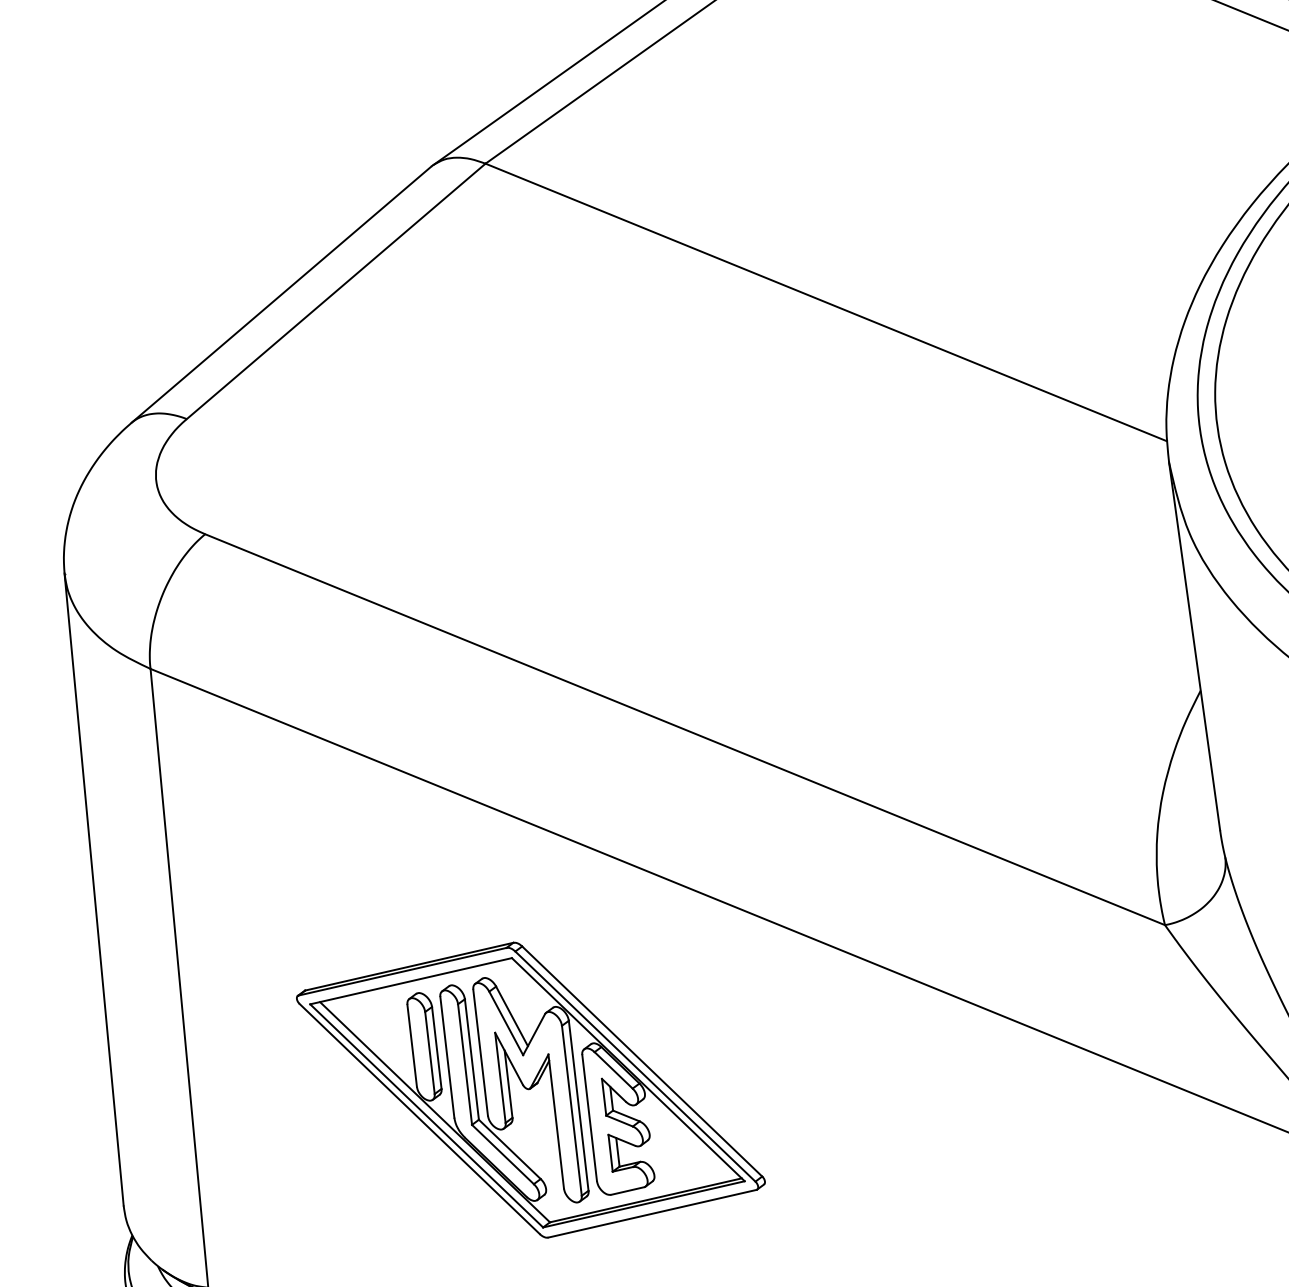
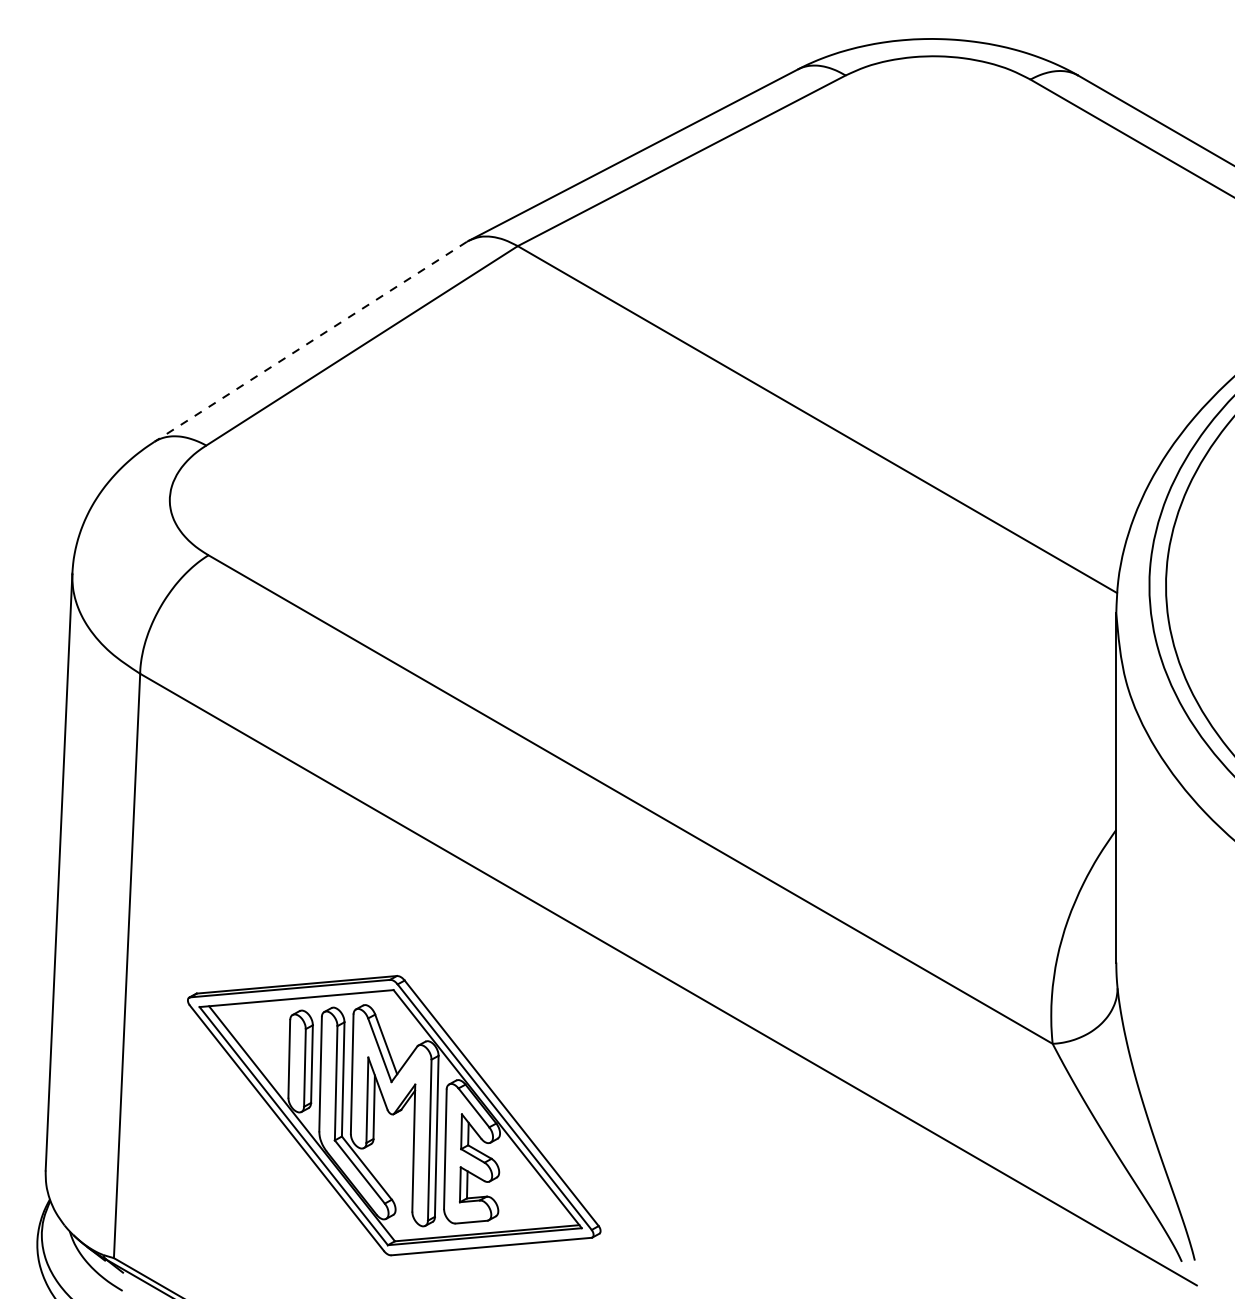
line: (281, 295) -> (310, 342), solid -> dashed
part: (531, 1089) -> (394, 1115), moved

